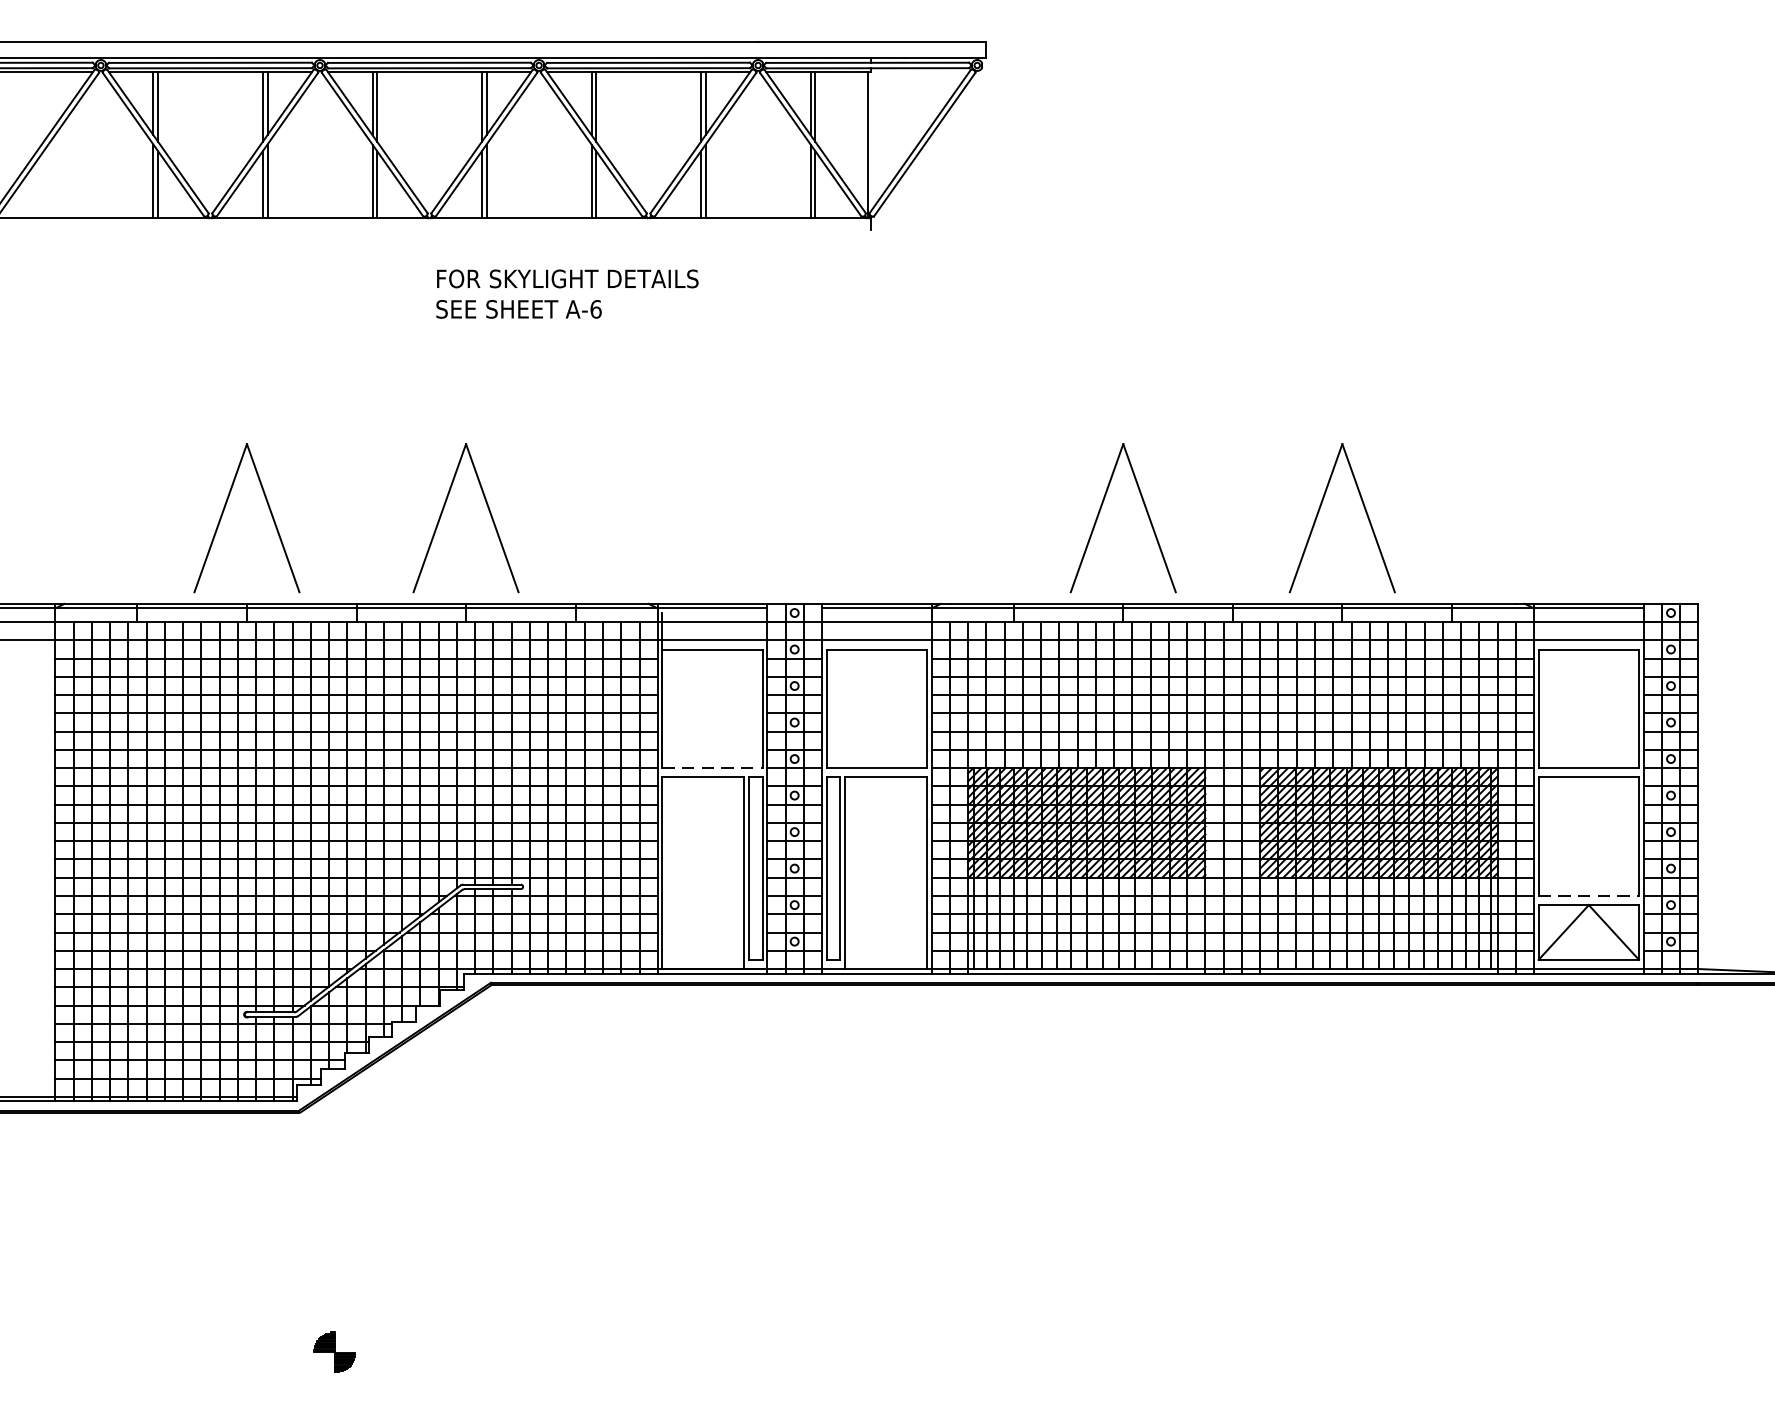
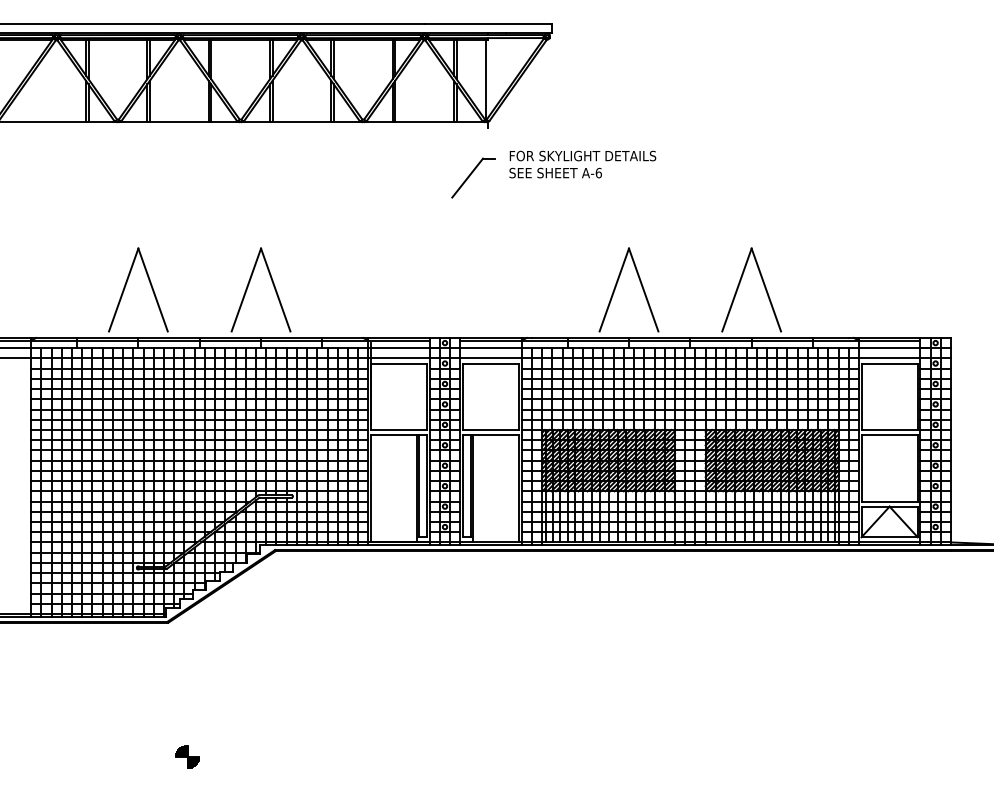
text: (566, 293) -> (582, 164), moved
part: (845, 317) -> (473, 177), added
line: (713, 767) -> (399, 429), dashed -> solid
line: (1590, 895) -> (890, 501), dashed -> solid

